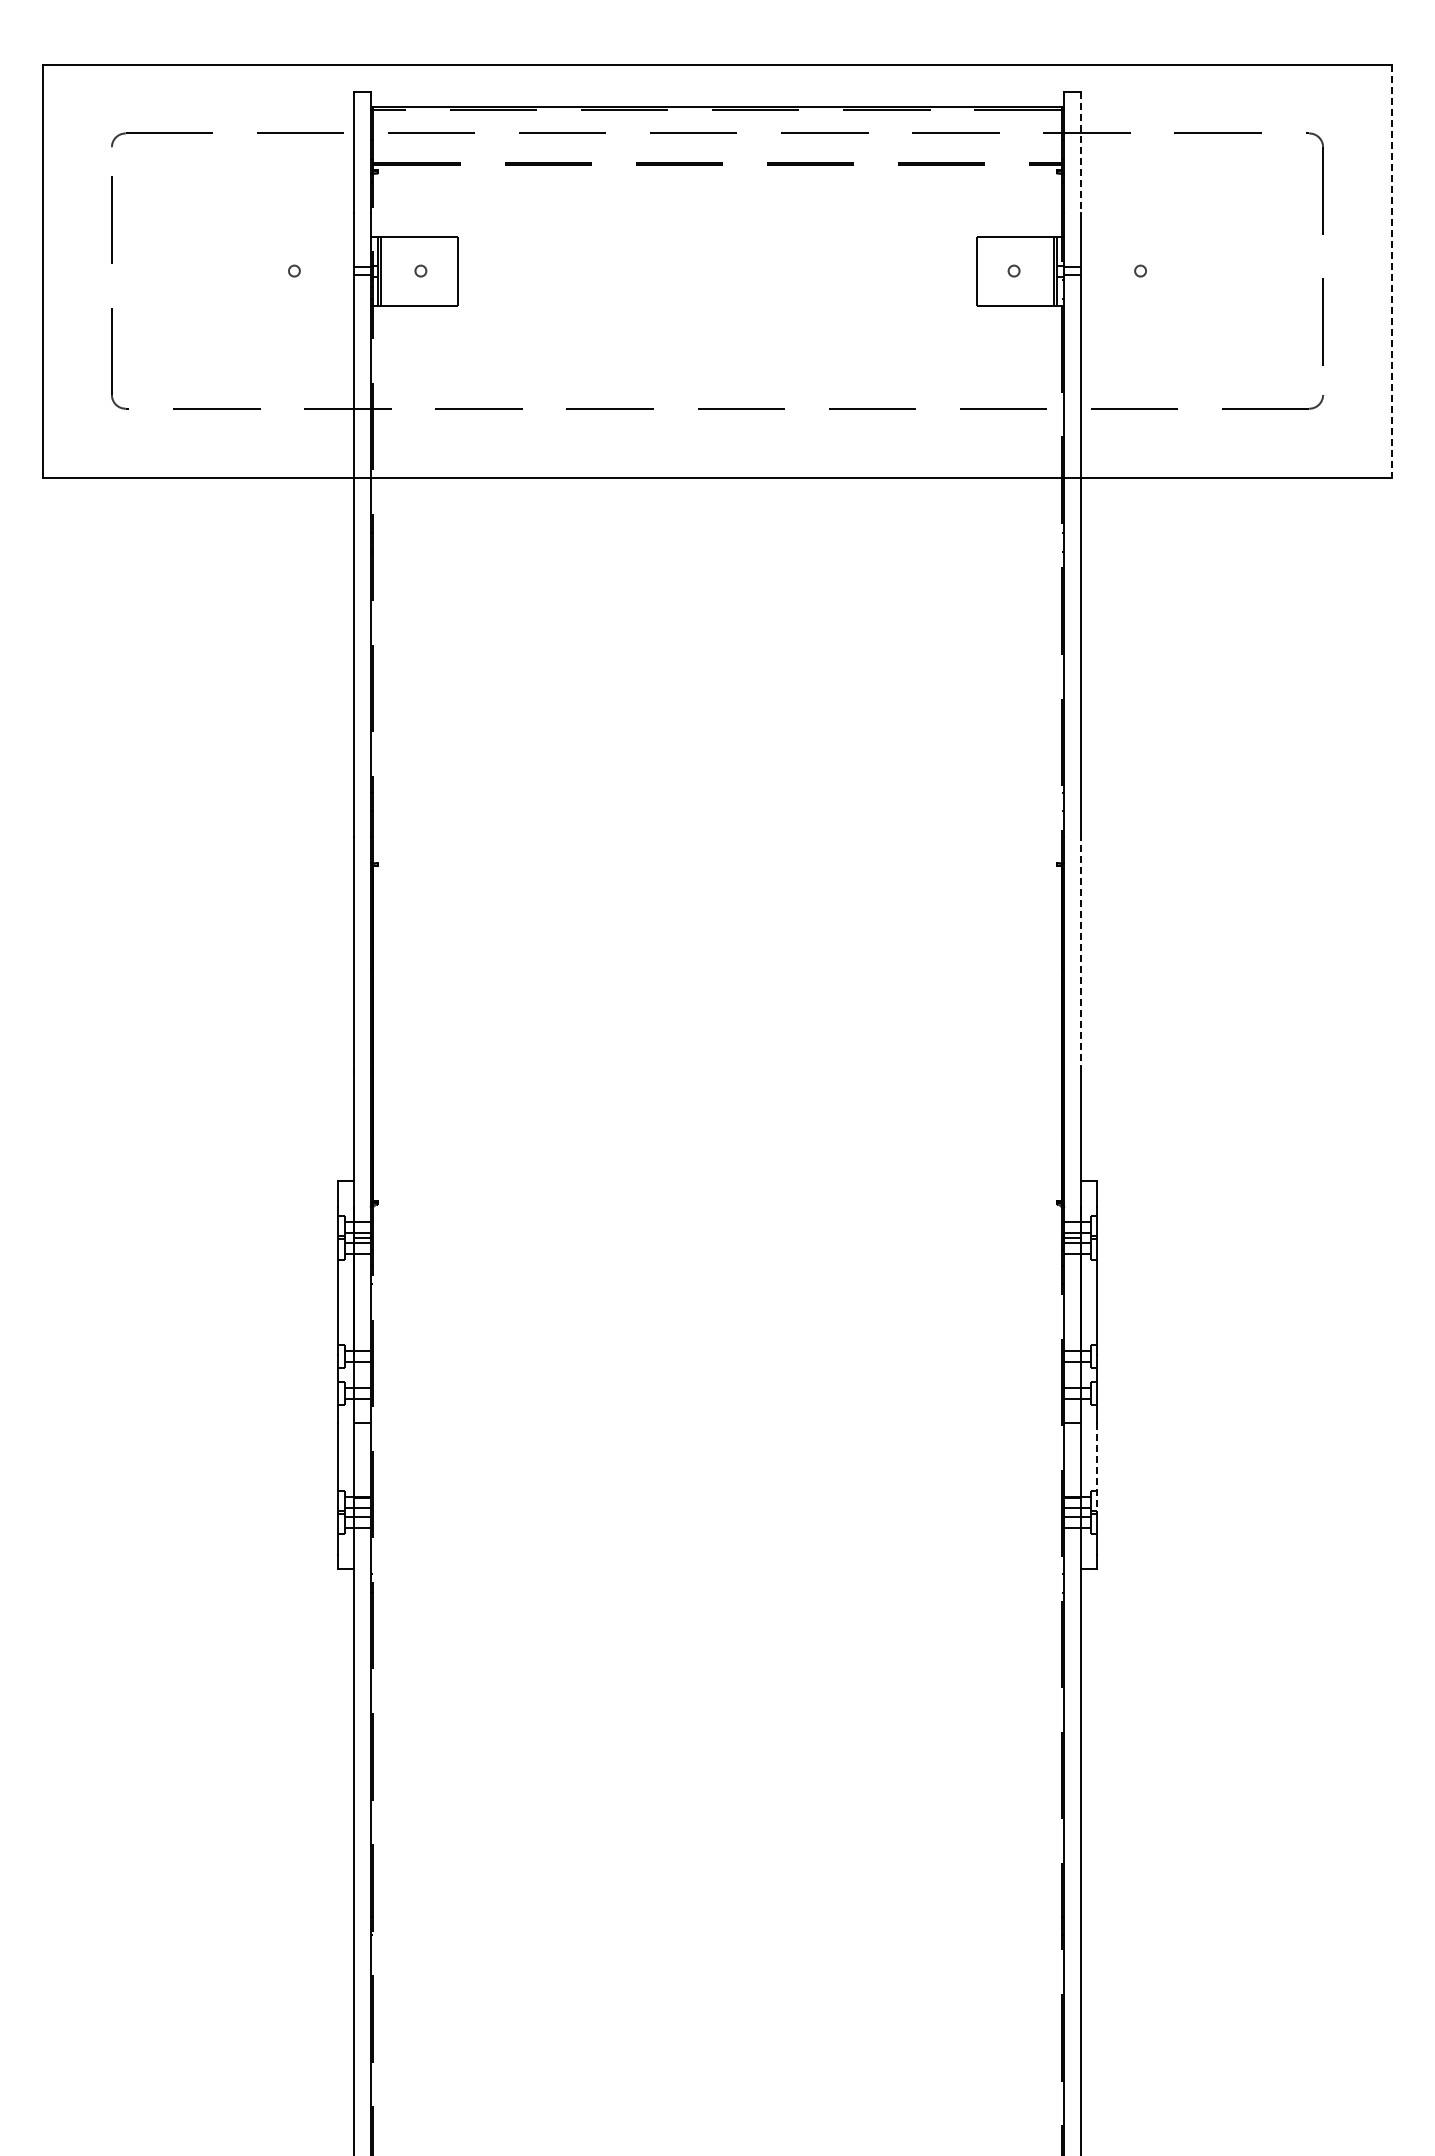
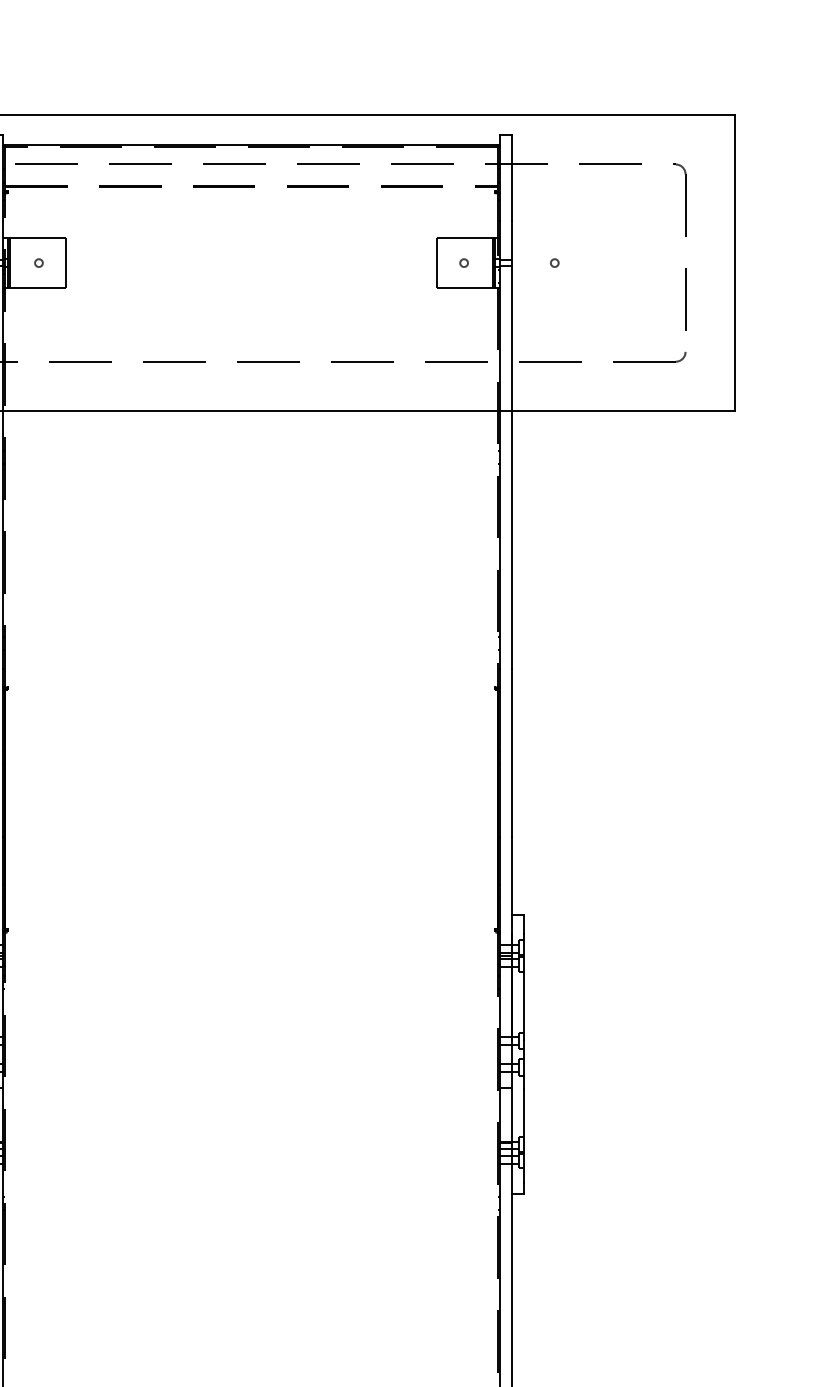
line: (1080, 153) -> (511, 178), dashed -> solid
line: (1391, 271) -> (734, 263), dashed -> solid
line: (1080, 953) -> (511, 752), dashed -> solid
line: (1097, 1467) -> (523, 1120), dashed -> solid

